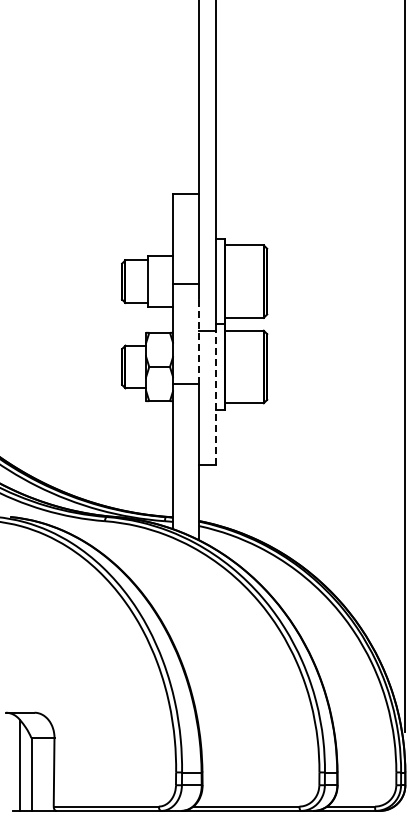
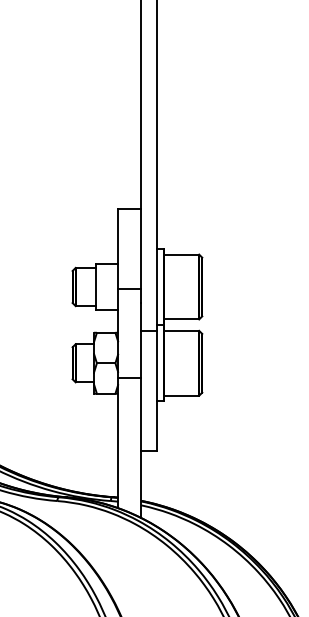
line: (198, 340) -> (140, 339), dashed -> solid
line: (215, 397) -> (156, 390), dashed -> solid

